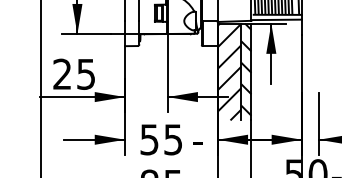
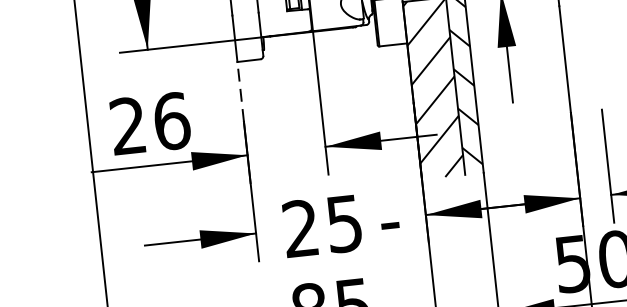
line: (125, 62) -> (241, 91), solid -> dashed
text: (86, 73) -> (172, 119), 25 -> 26
text: (149, 139) -> (300, 228), 55 -> 25

